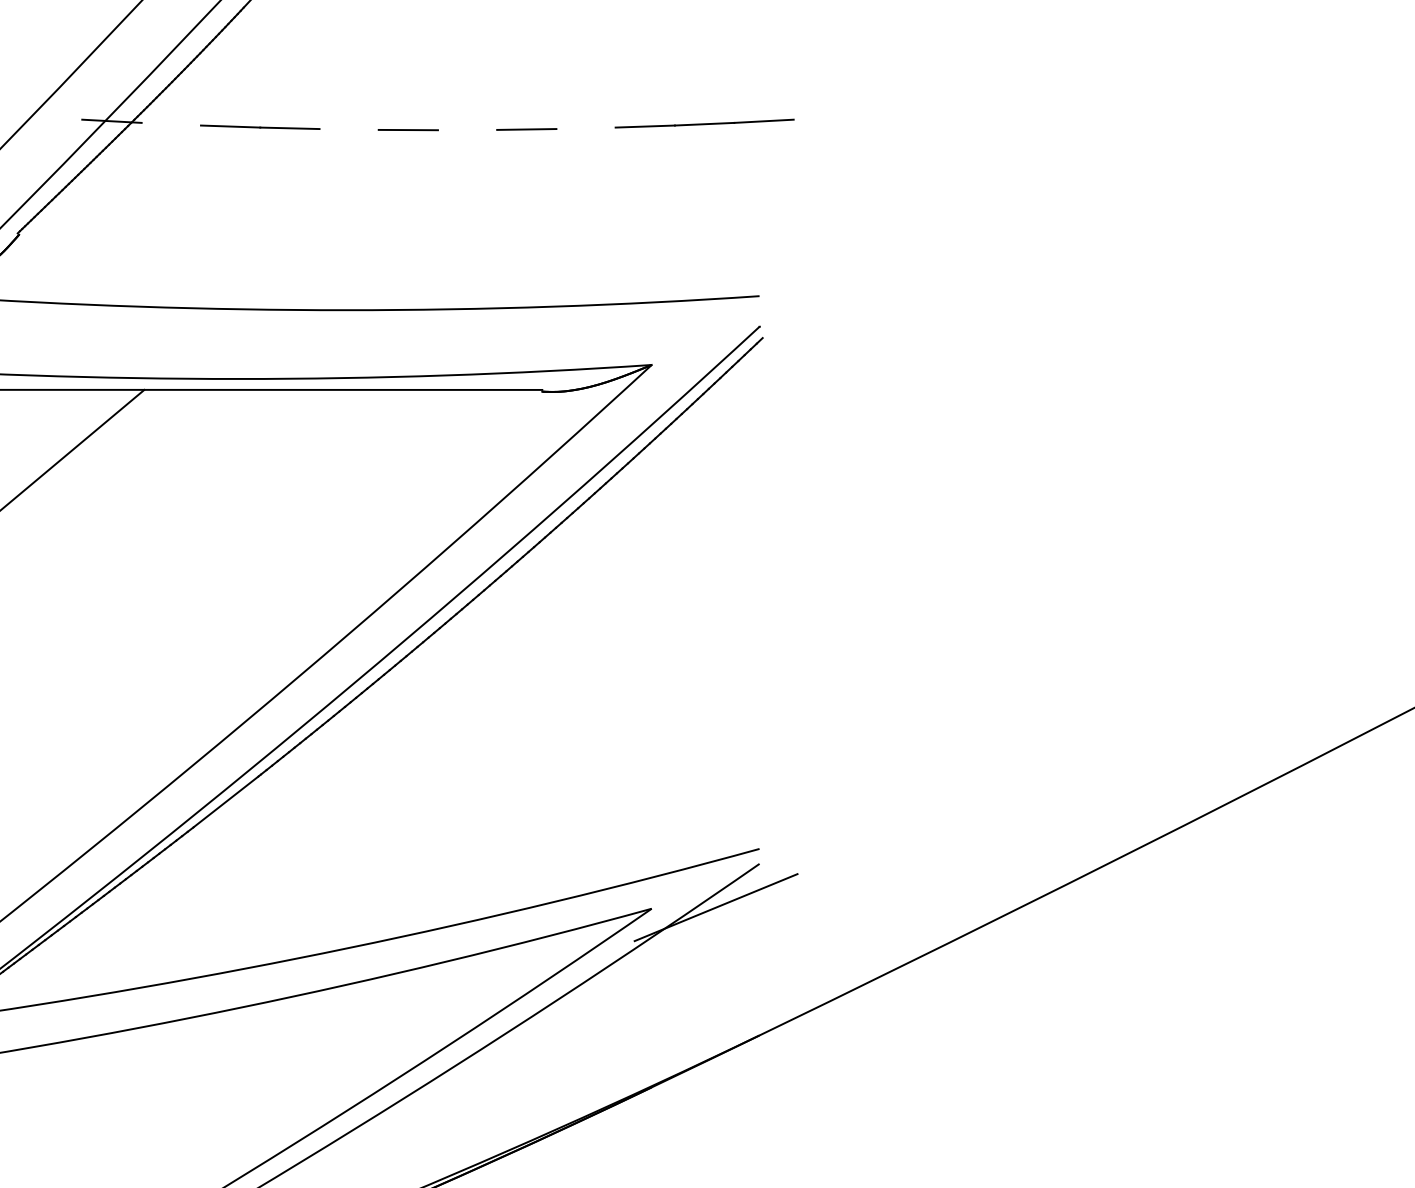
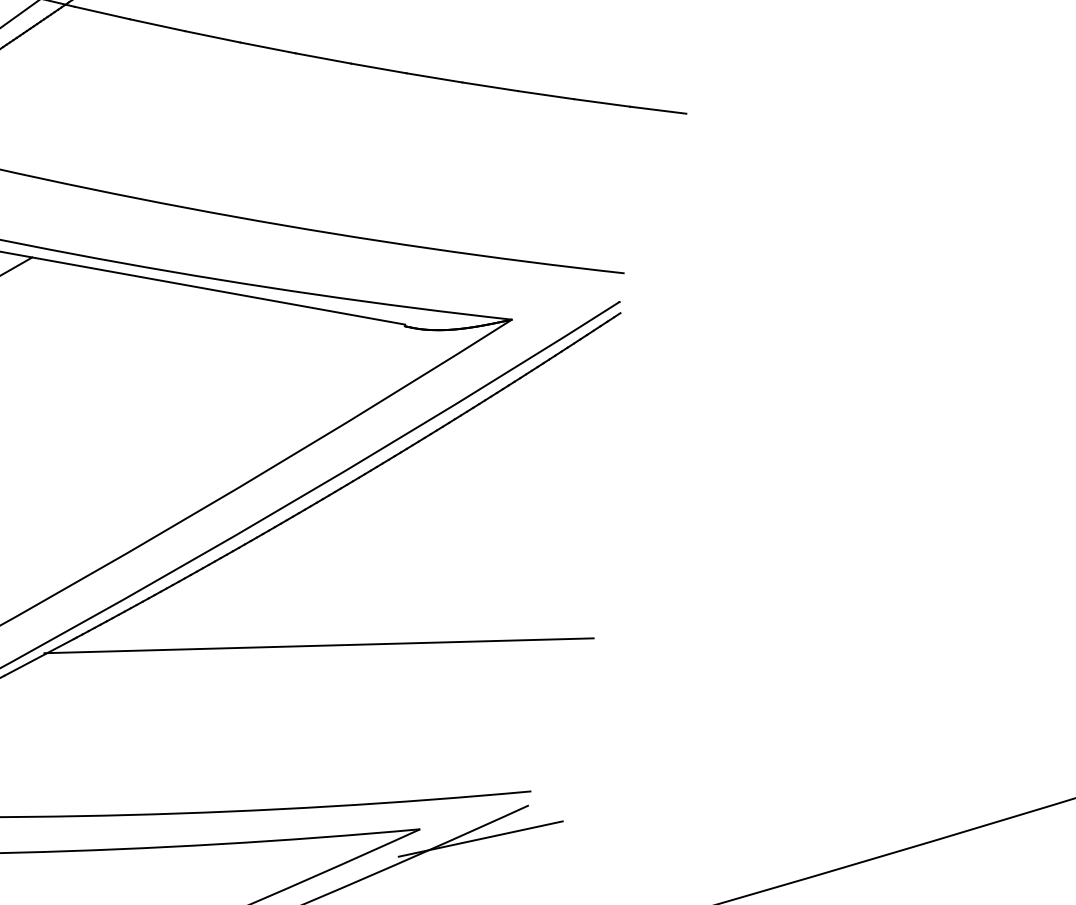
line: (171, 123) -> (102, 12), added
line: (585, 128) -> (489, 86), added
line: (348, 129) -> (267, 47), added
line: (467, 129) -> (378, 67), added
line: (512, 737) -> (318, 645), added

